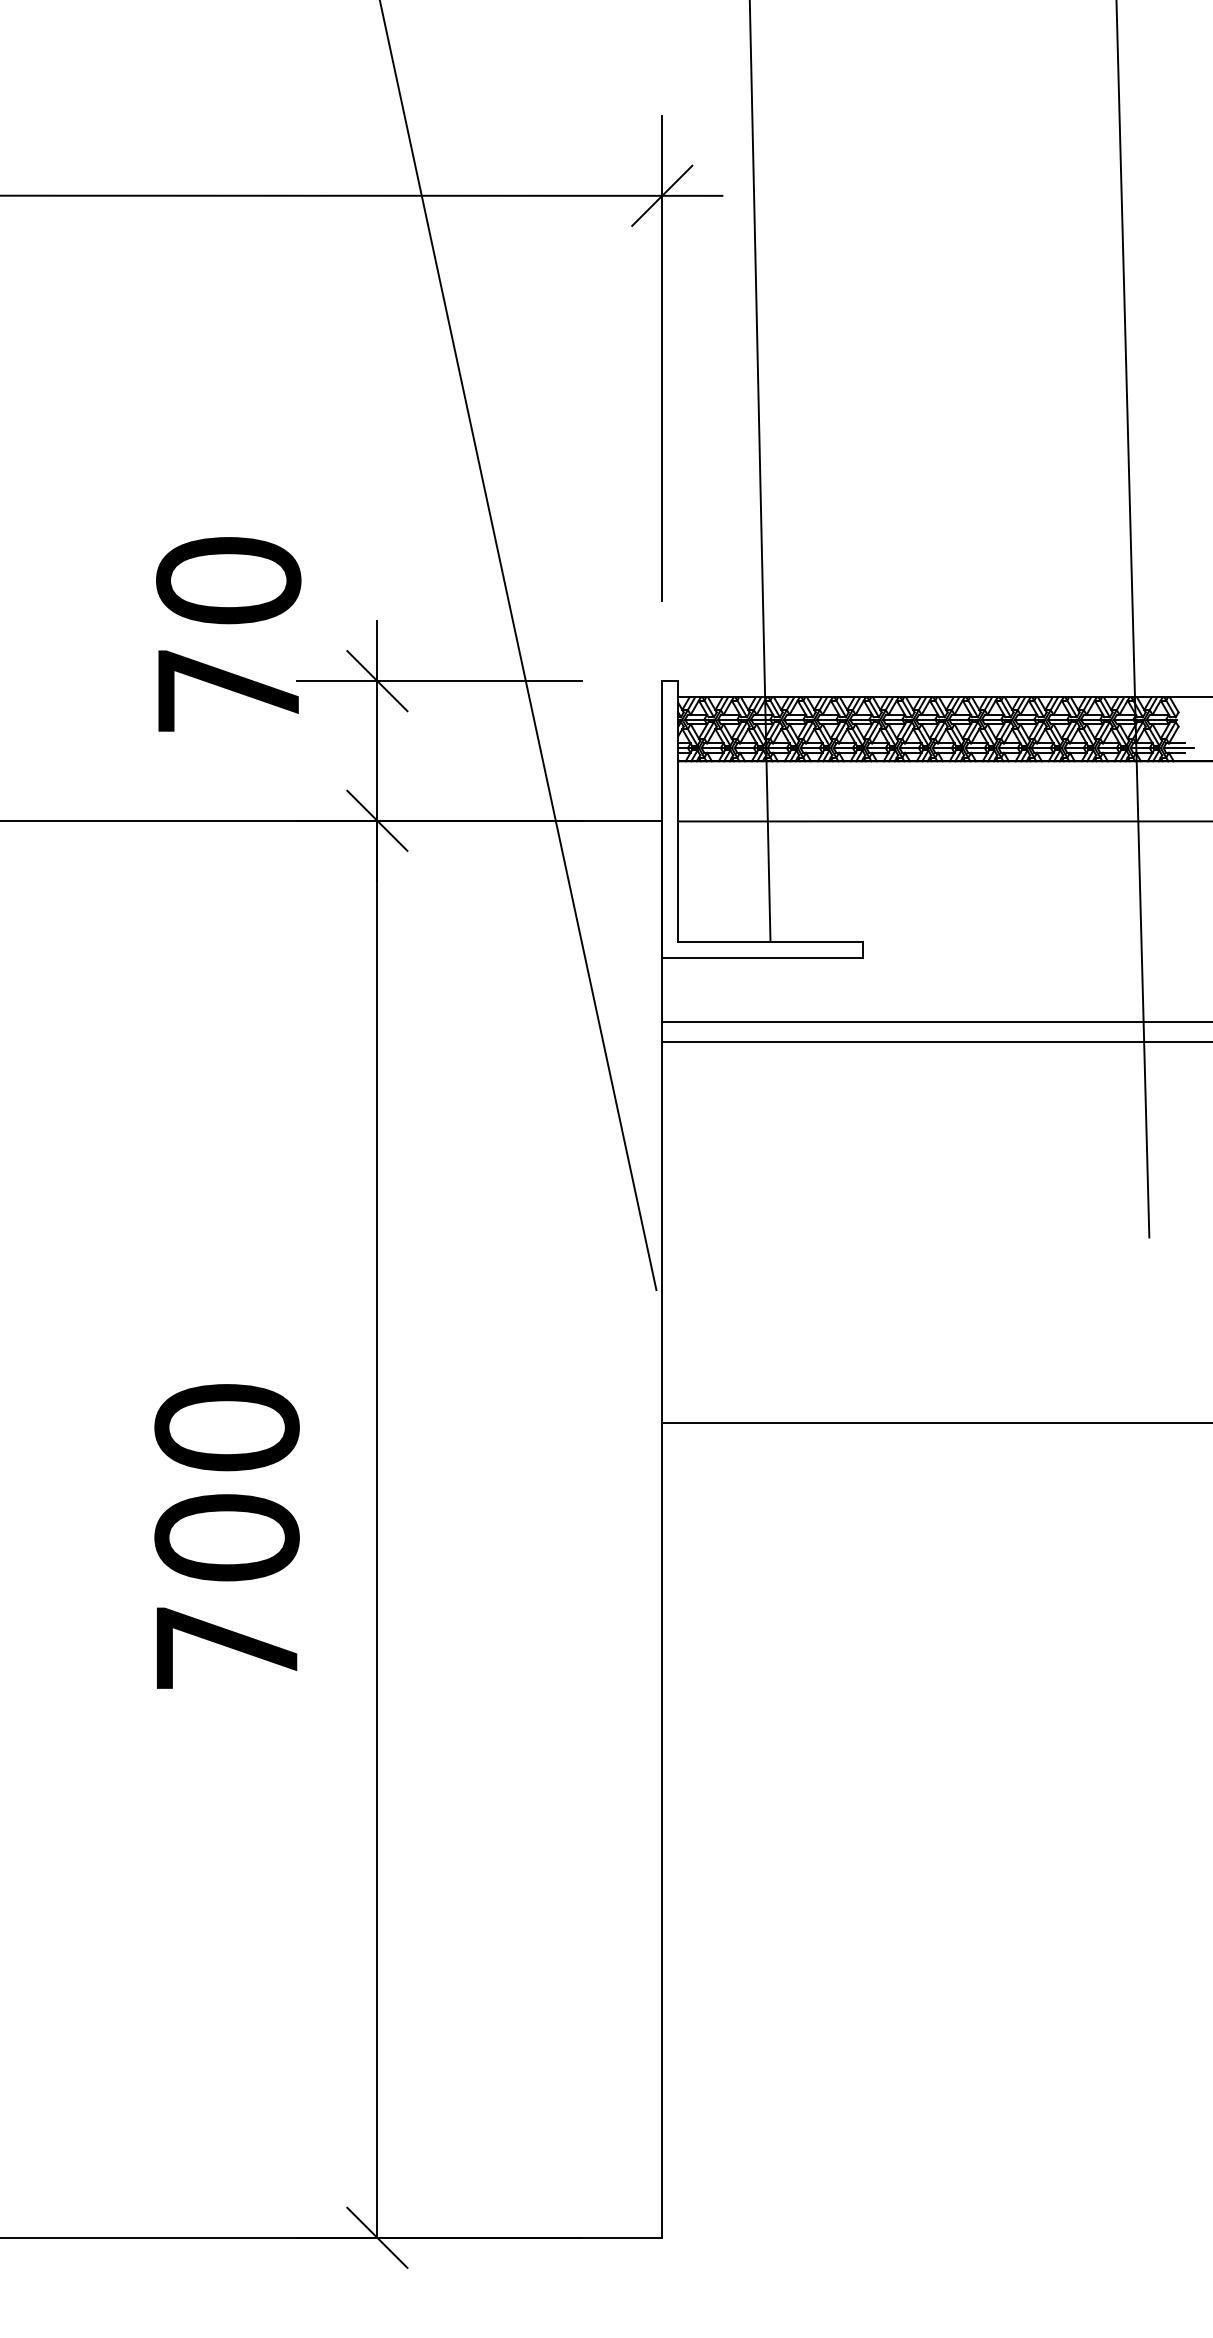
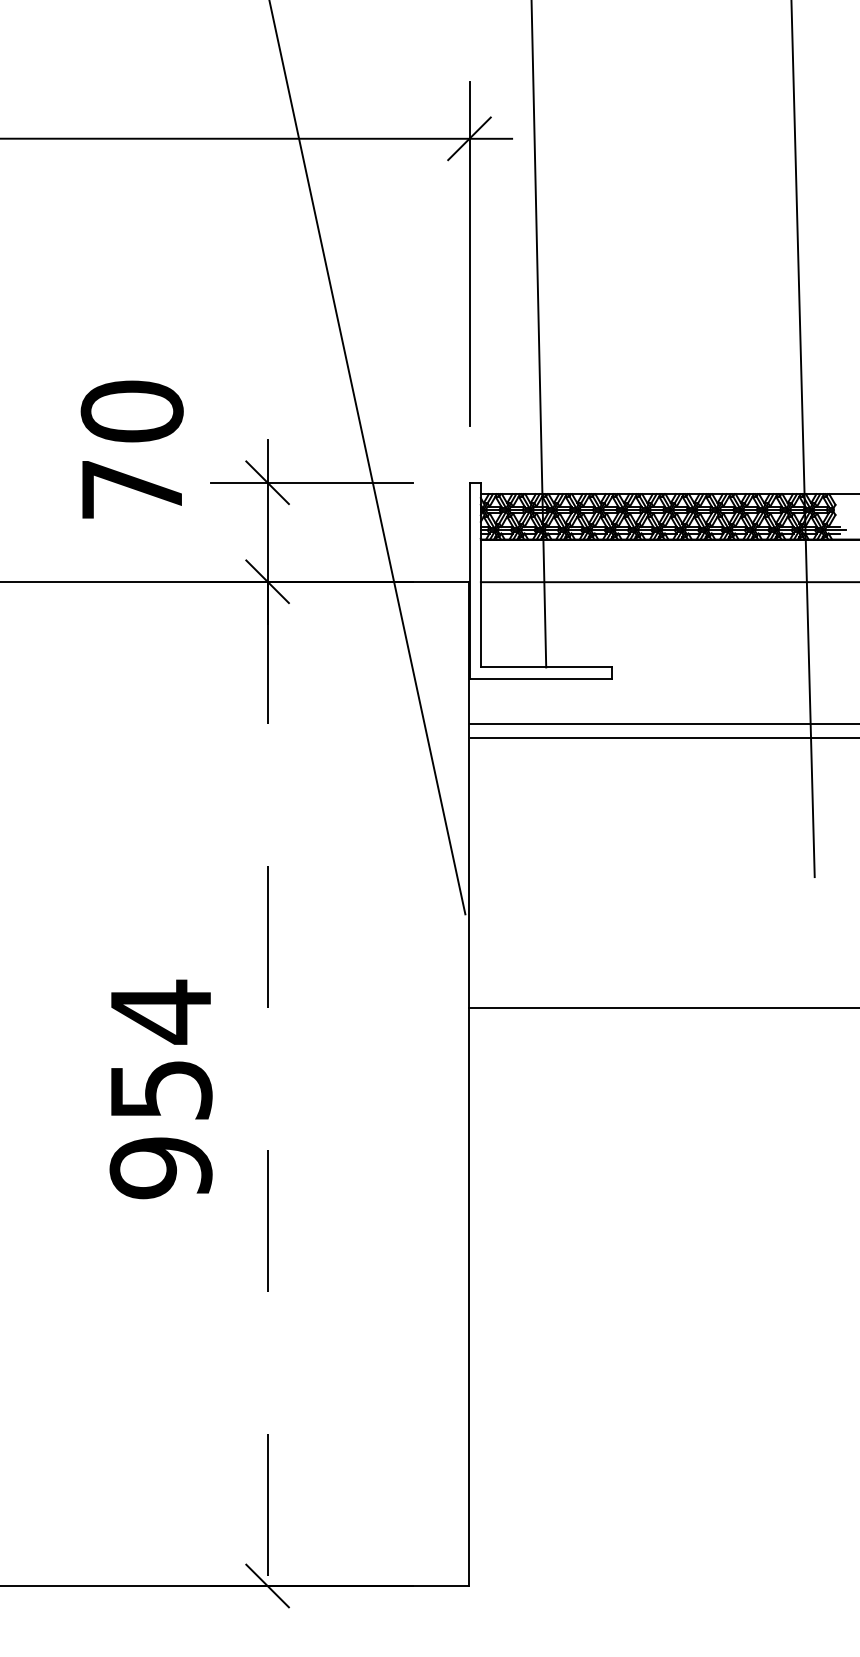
text: (227, 634) -> (131, 449), moved
line: (377, 1530) -> (267, 1084), solid -> dashed
text: (226, 1537) -> (160, 1089), 700 -> 954

